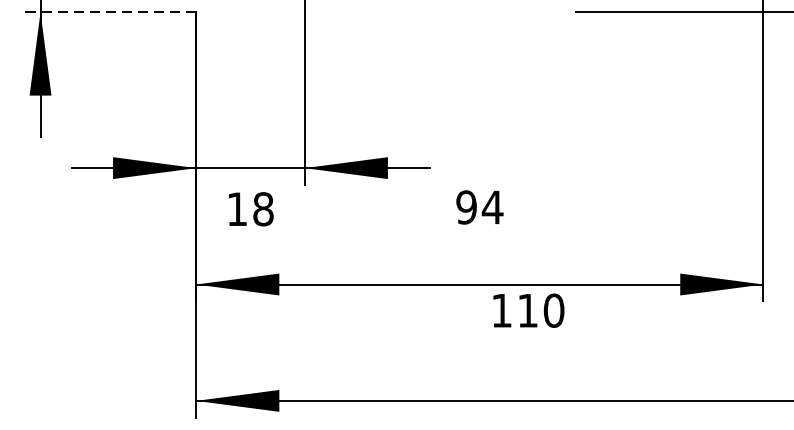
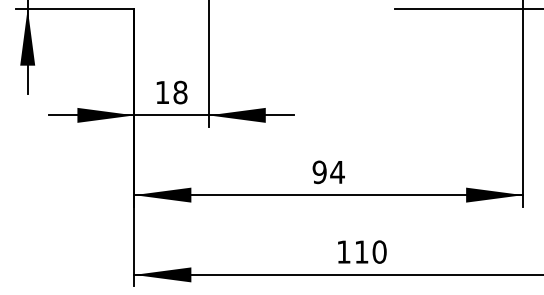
line: (108, 12) -> (74, 8), dashed -> solid
text: (479, 207) -> (328, 172), moved
text: (250, 209) -> (171, 92), moved
text: (529, 309) -> (362, 251), moved

